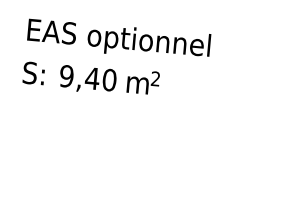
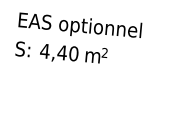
text: (65, 75) -> (44, 50), 9,40 -> 4,40

